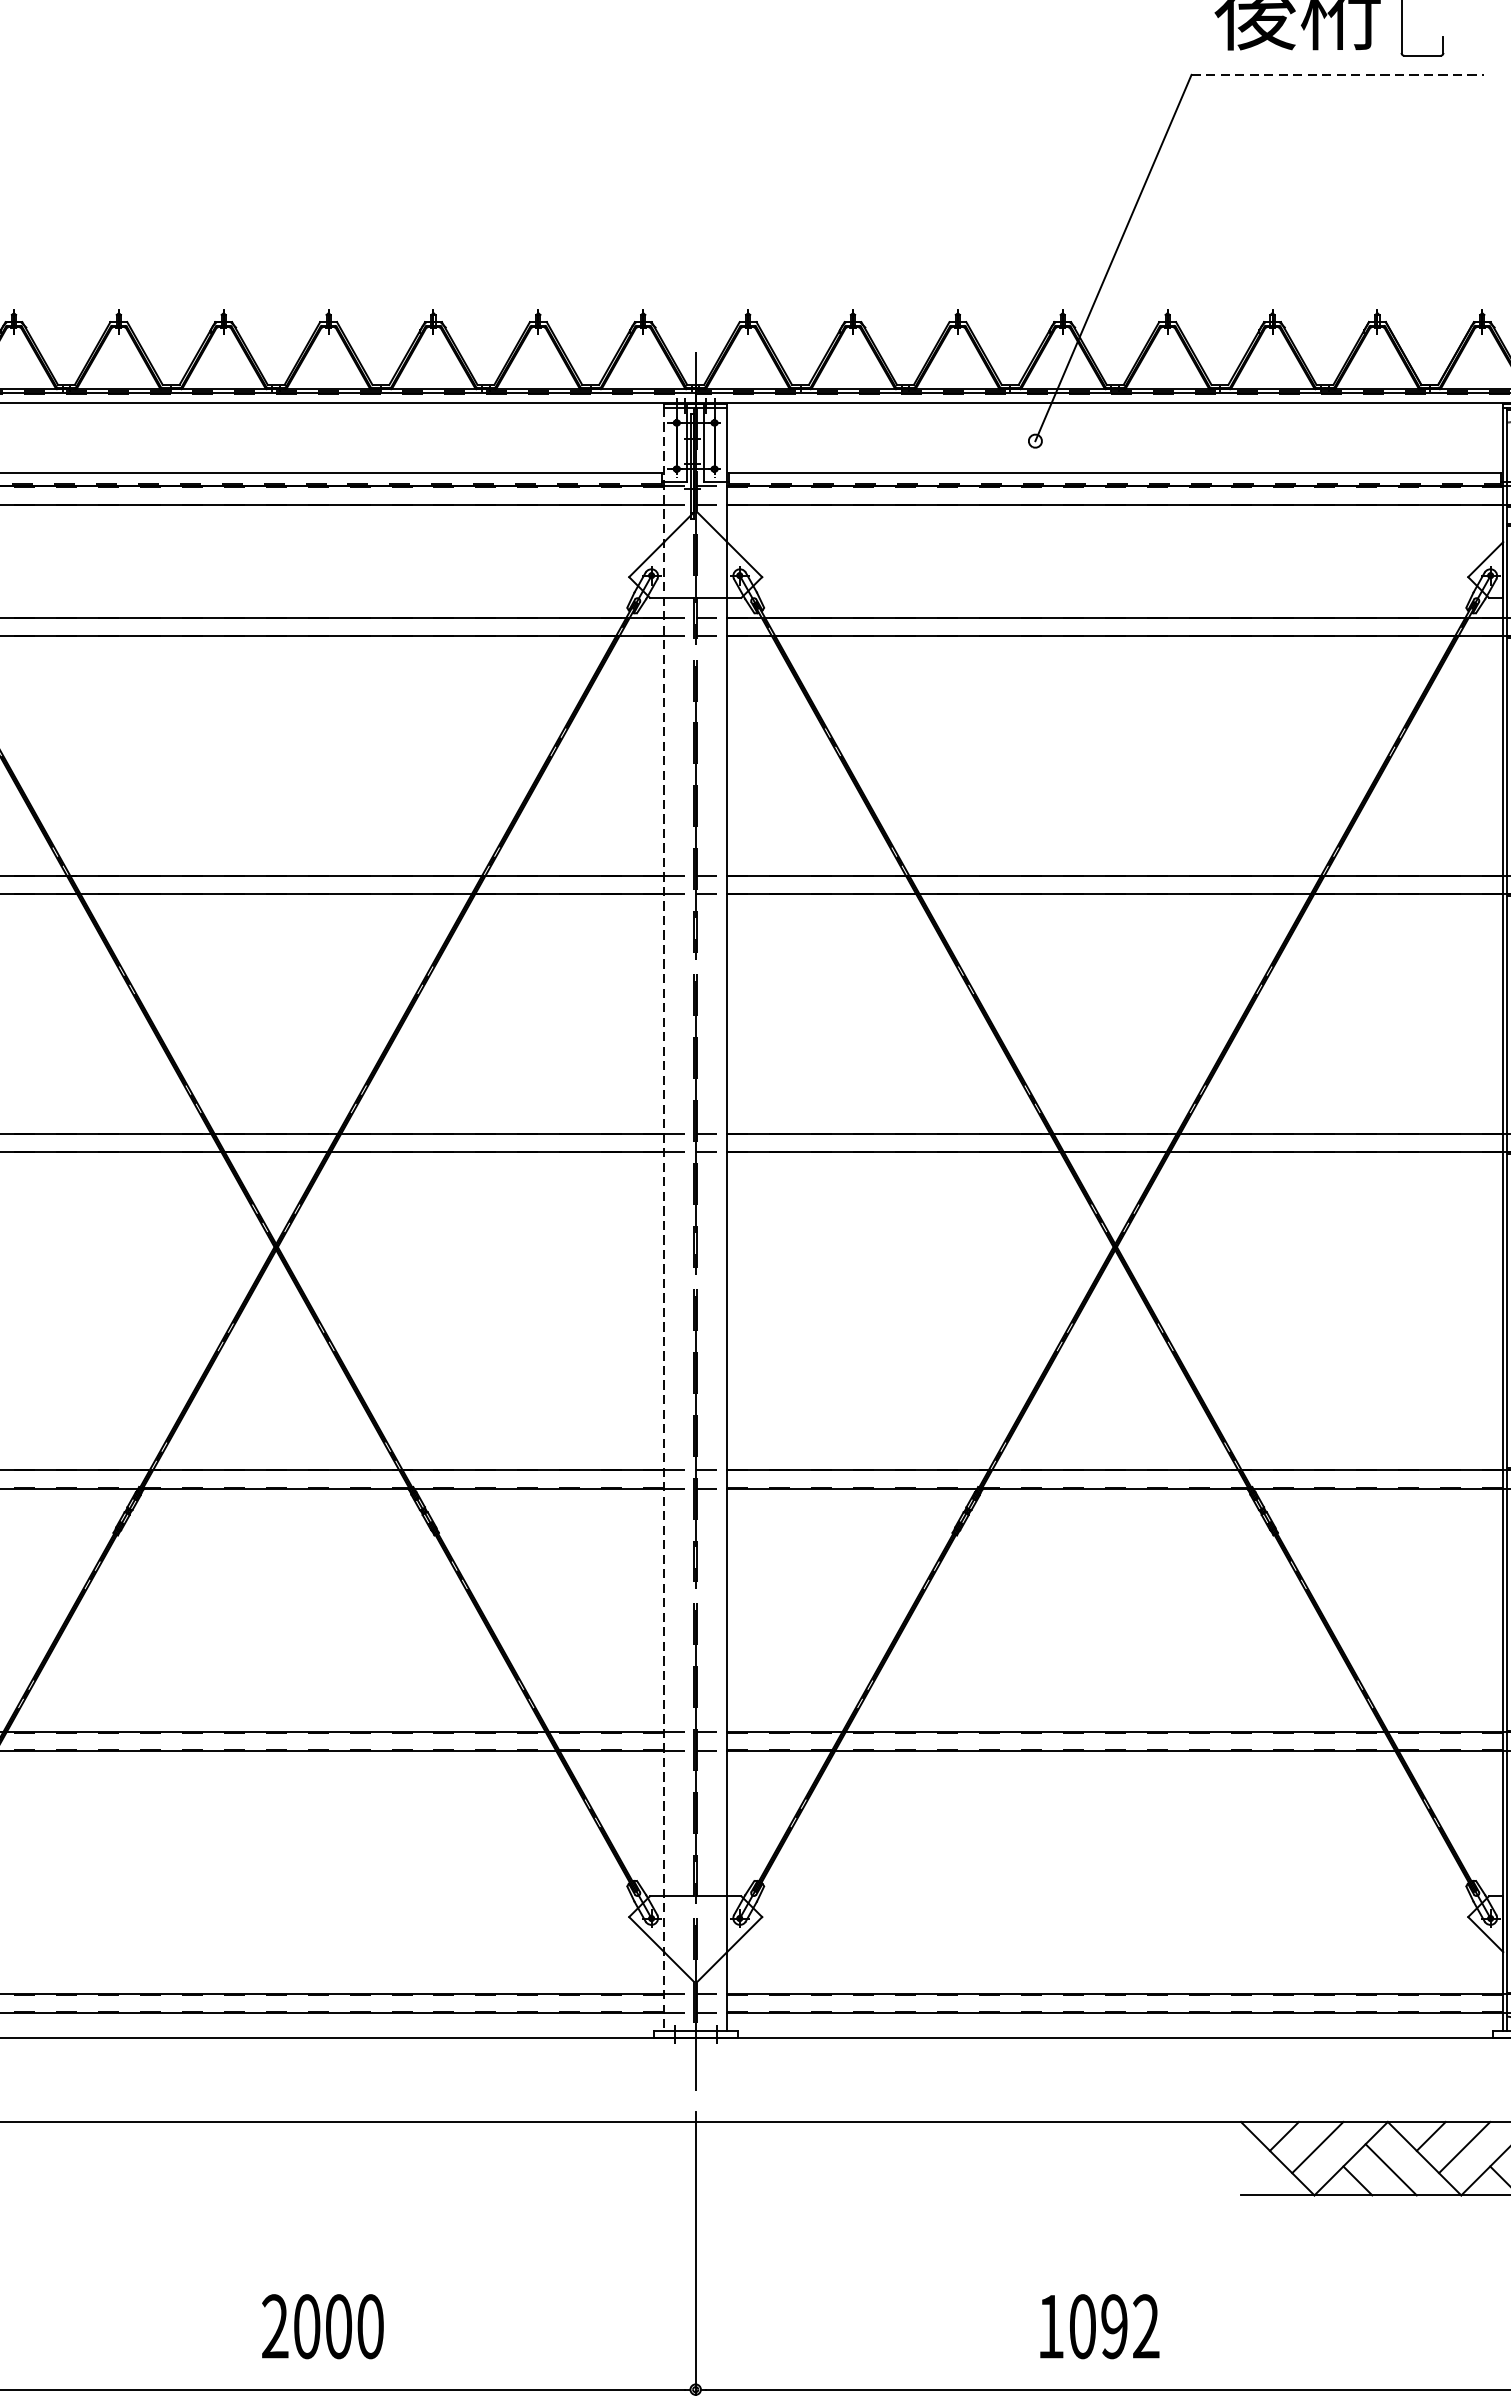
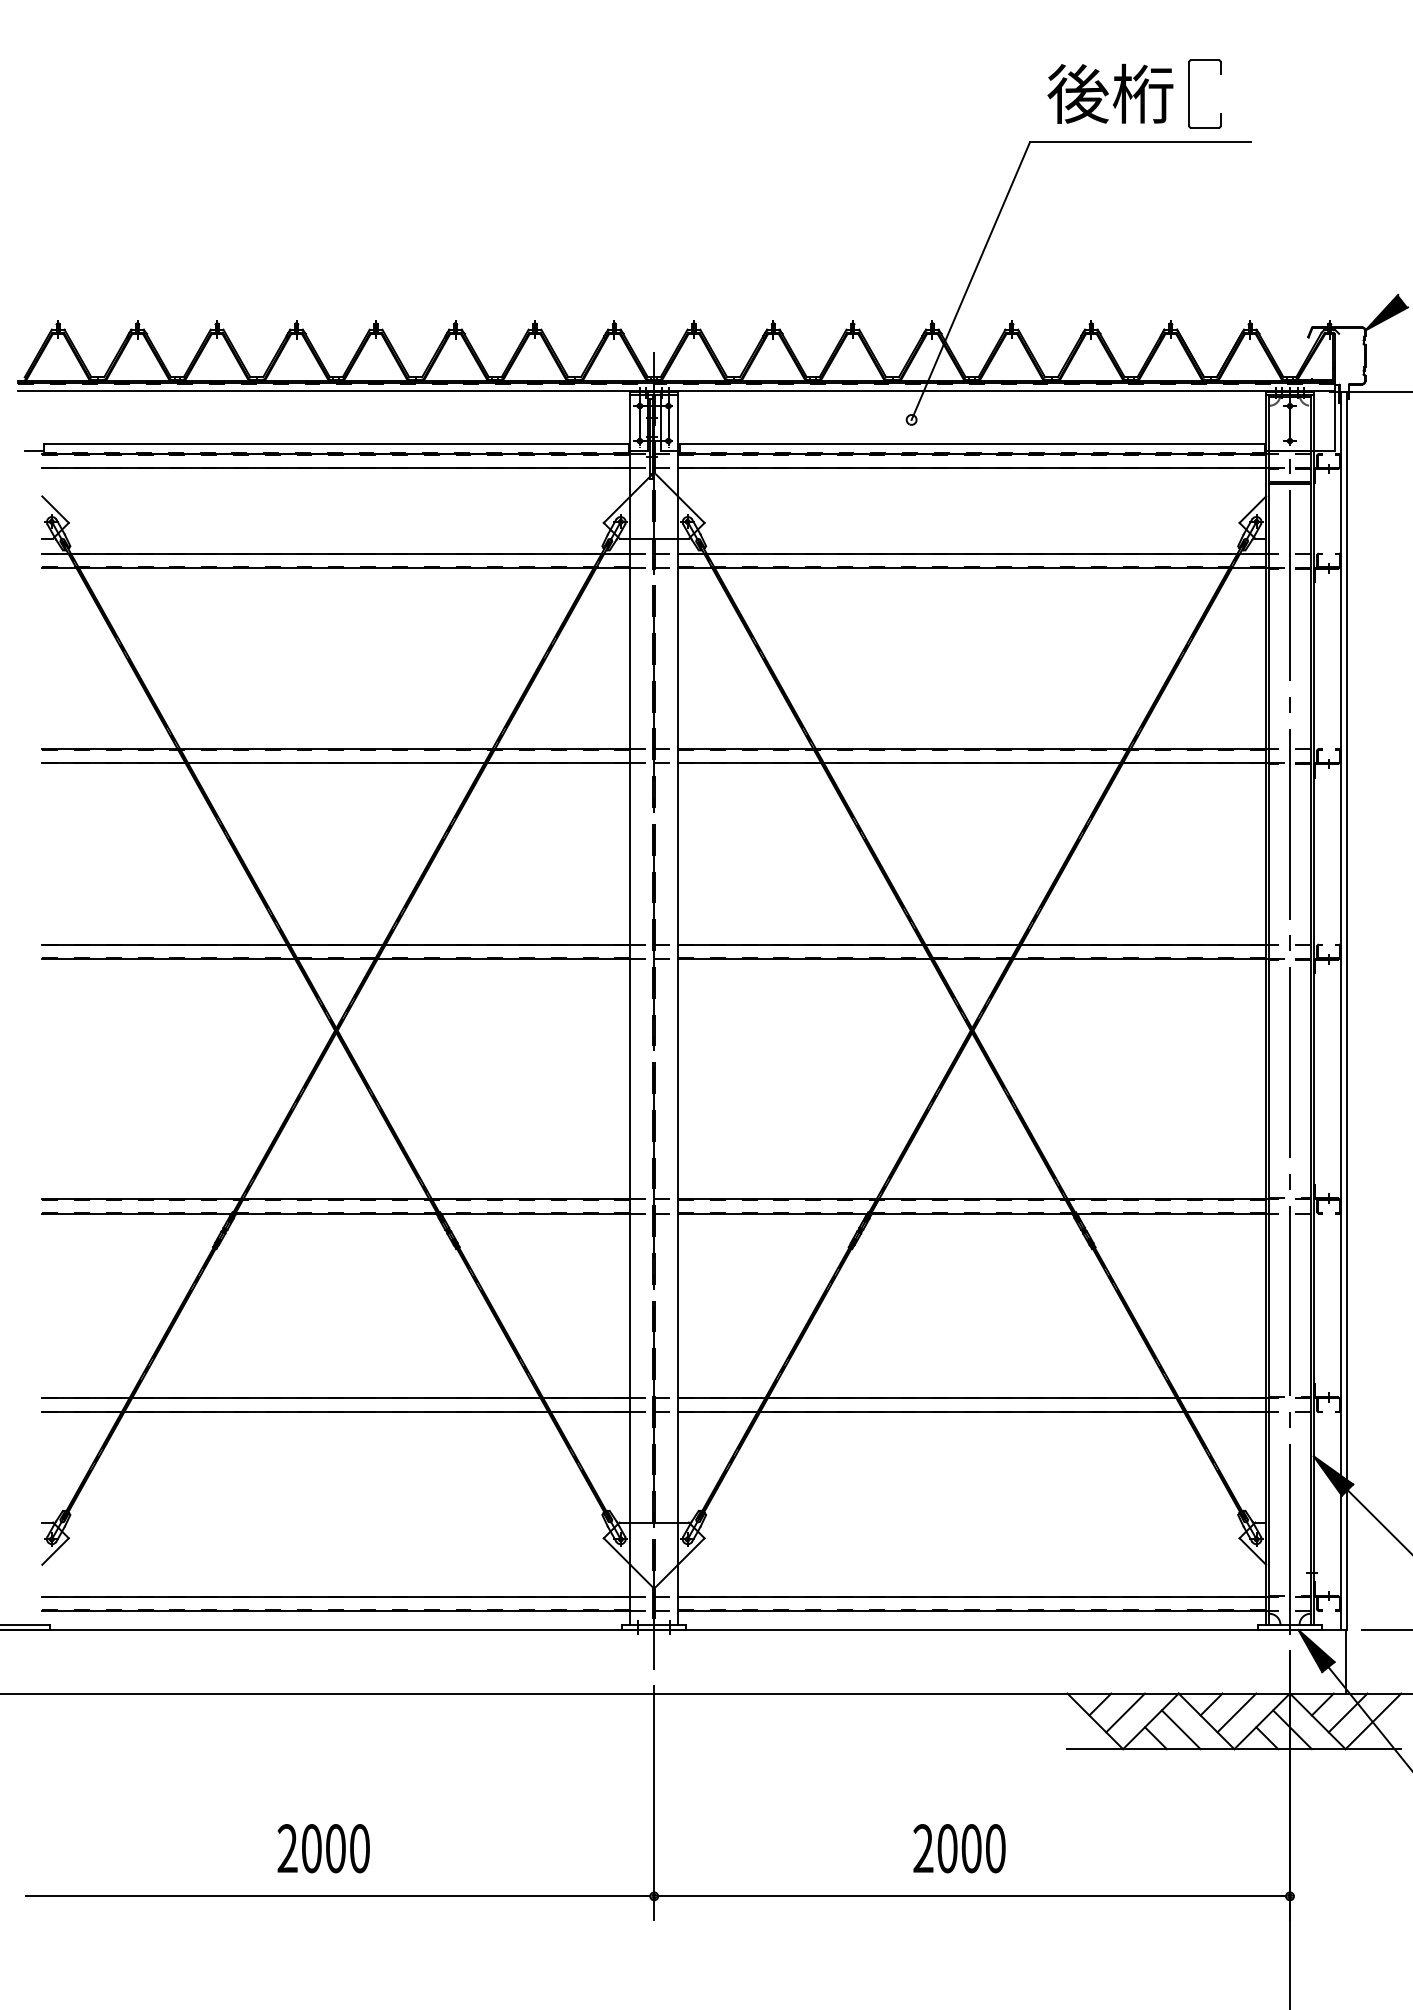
line: (1337, 75) -> (1140, 142), dashed -> solid
line: (664, 1220) -> (630, 1010), dashed -> solid
text: (322, 2326) -> (323, 1848), moved
text: (1098, 2326) -> (959, 1848), 1092 -> 2000

